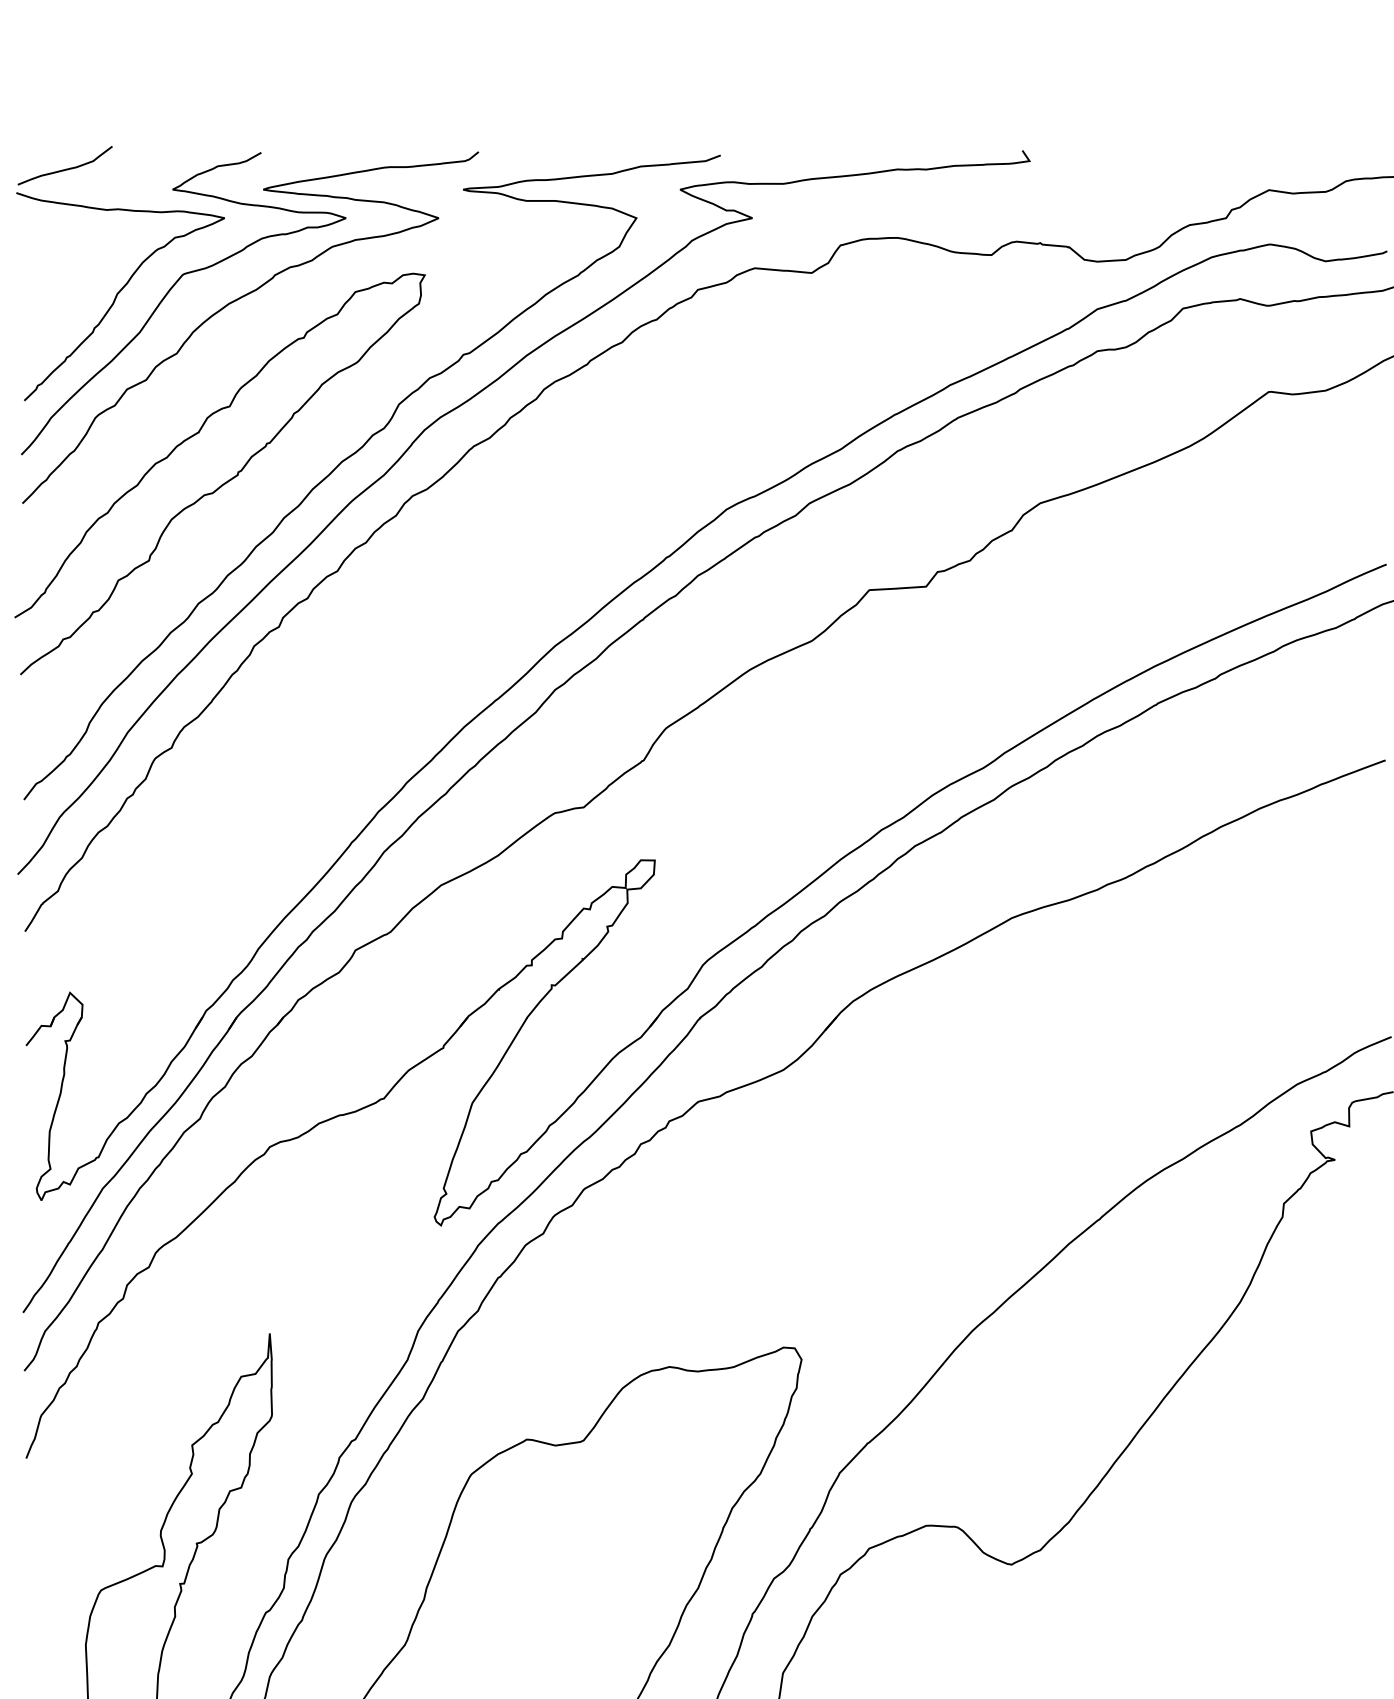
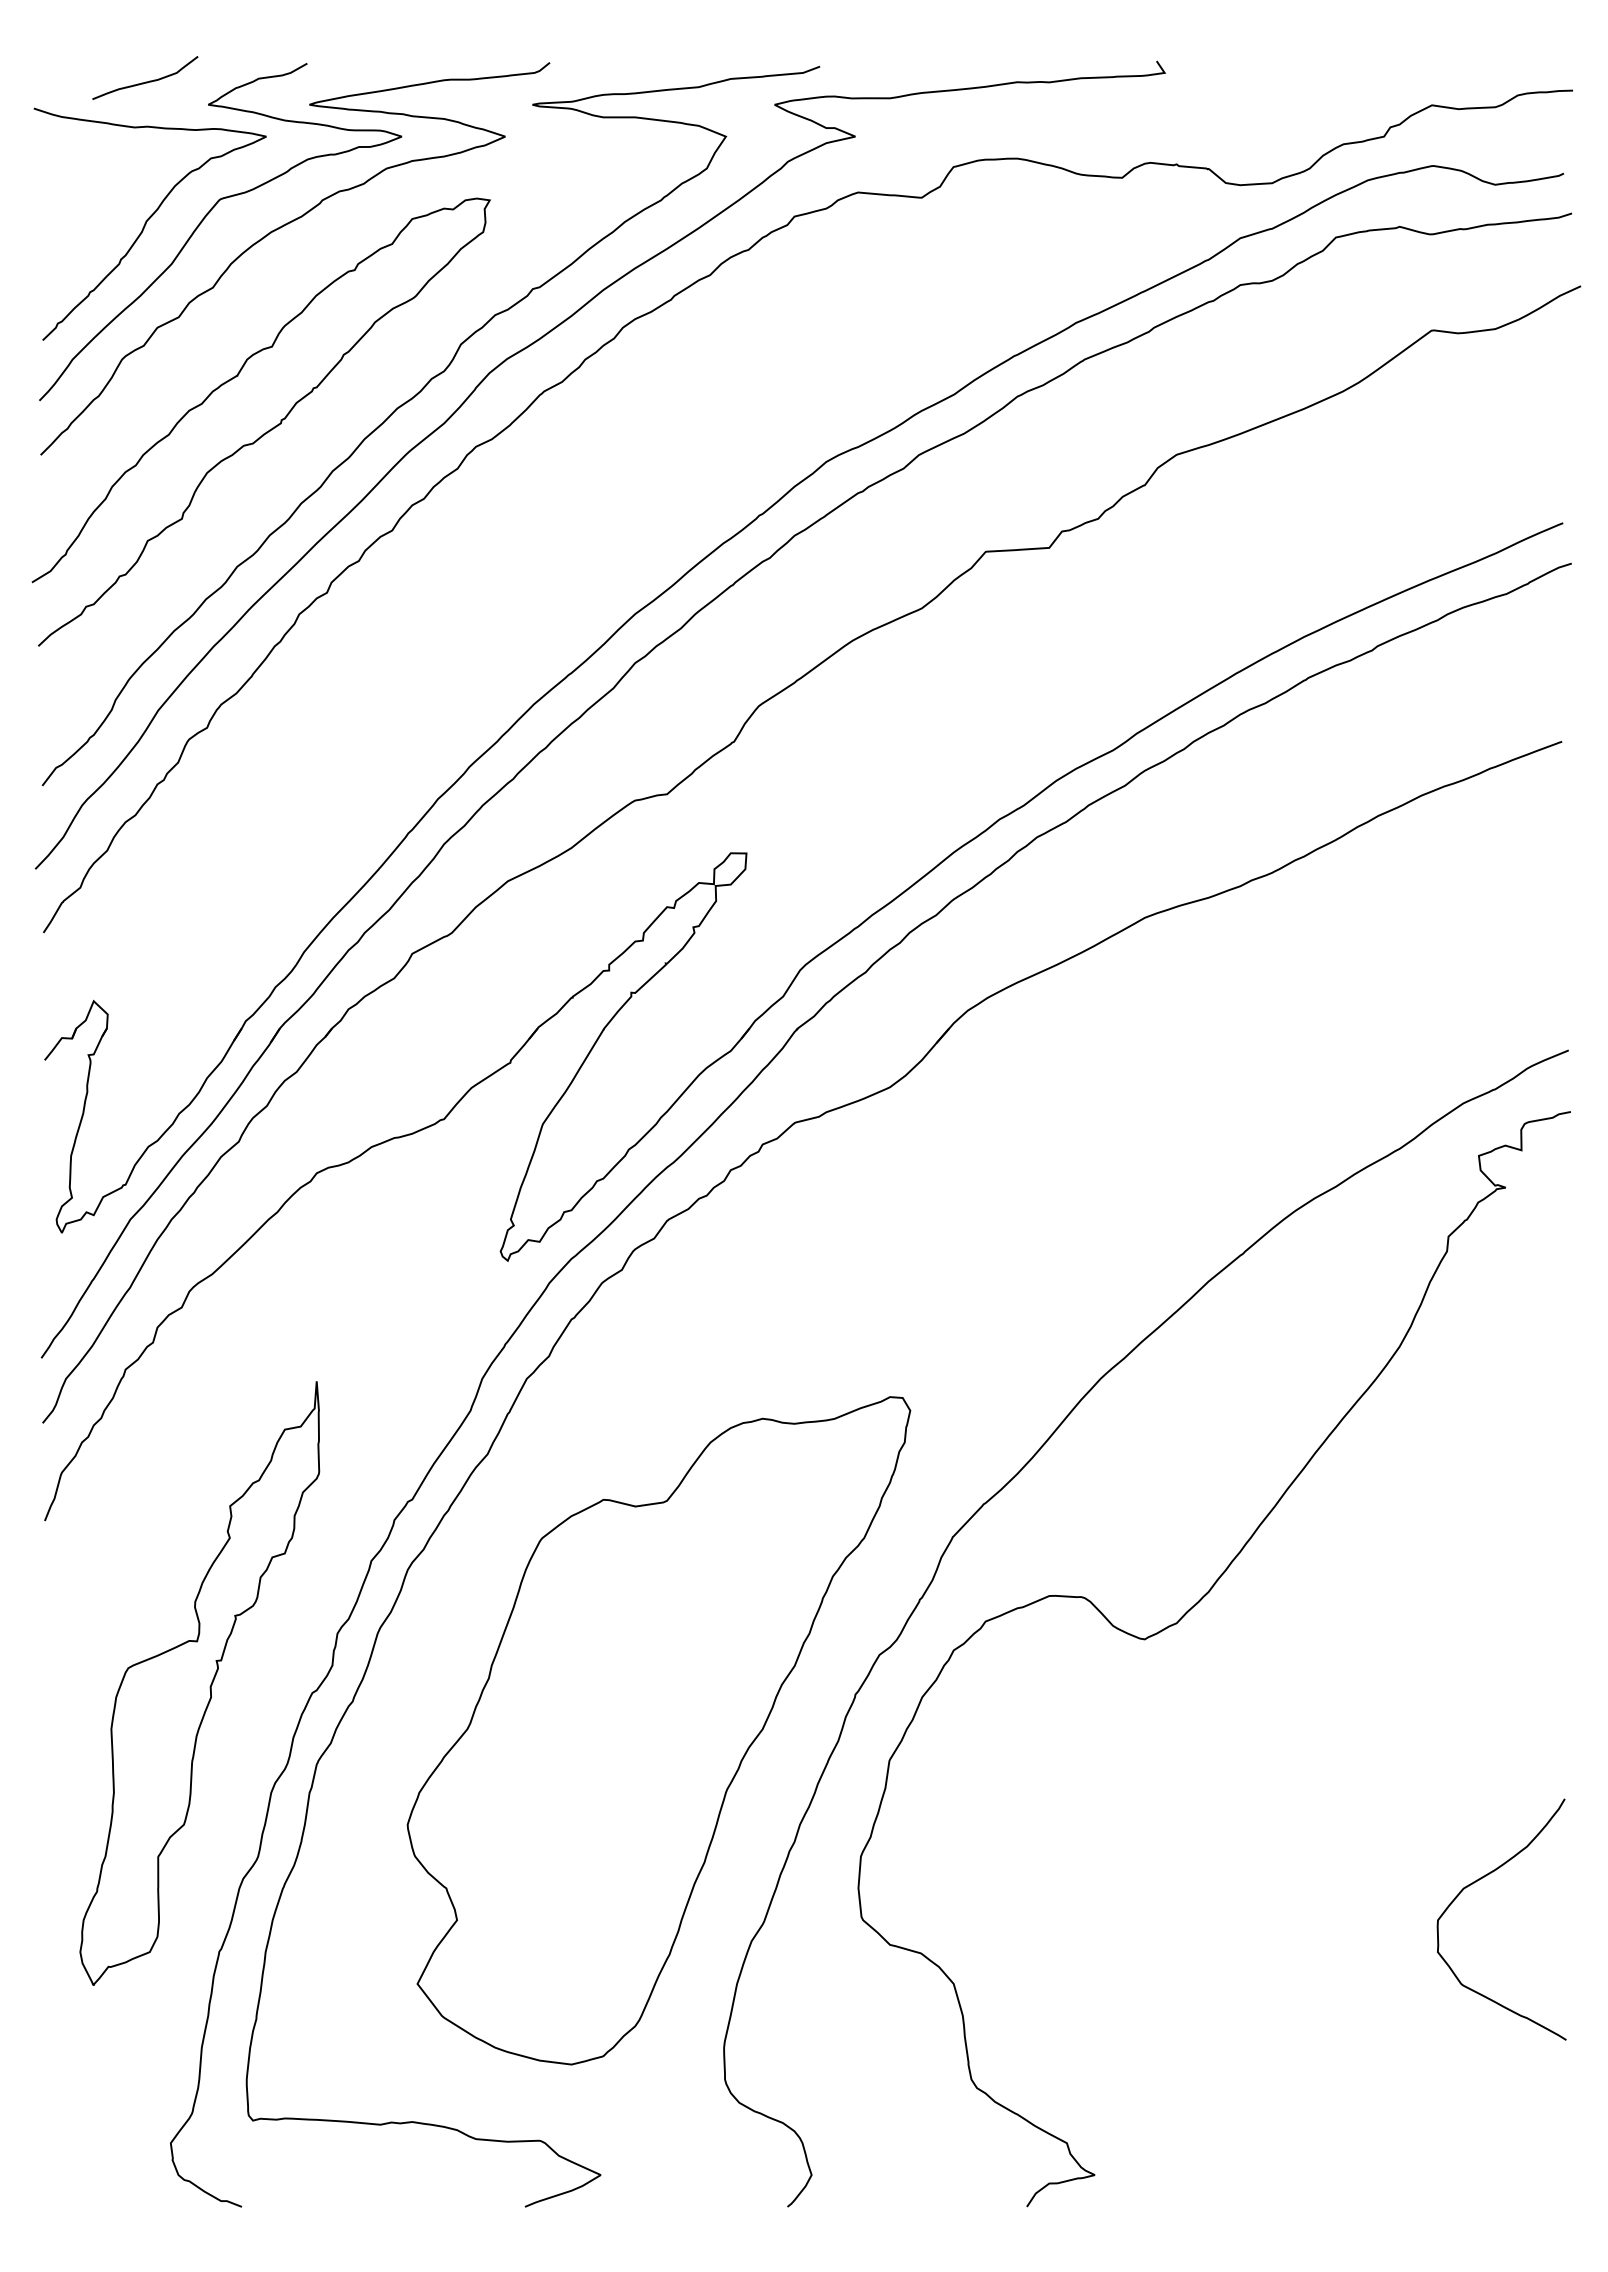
curve: (65, 168) -> (145, 81), moved

